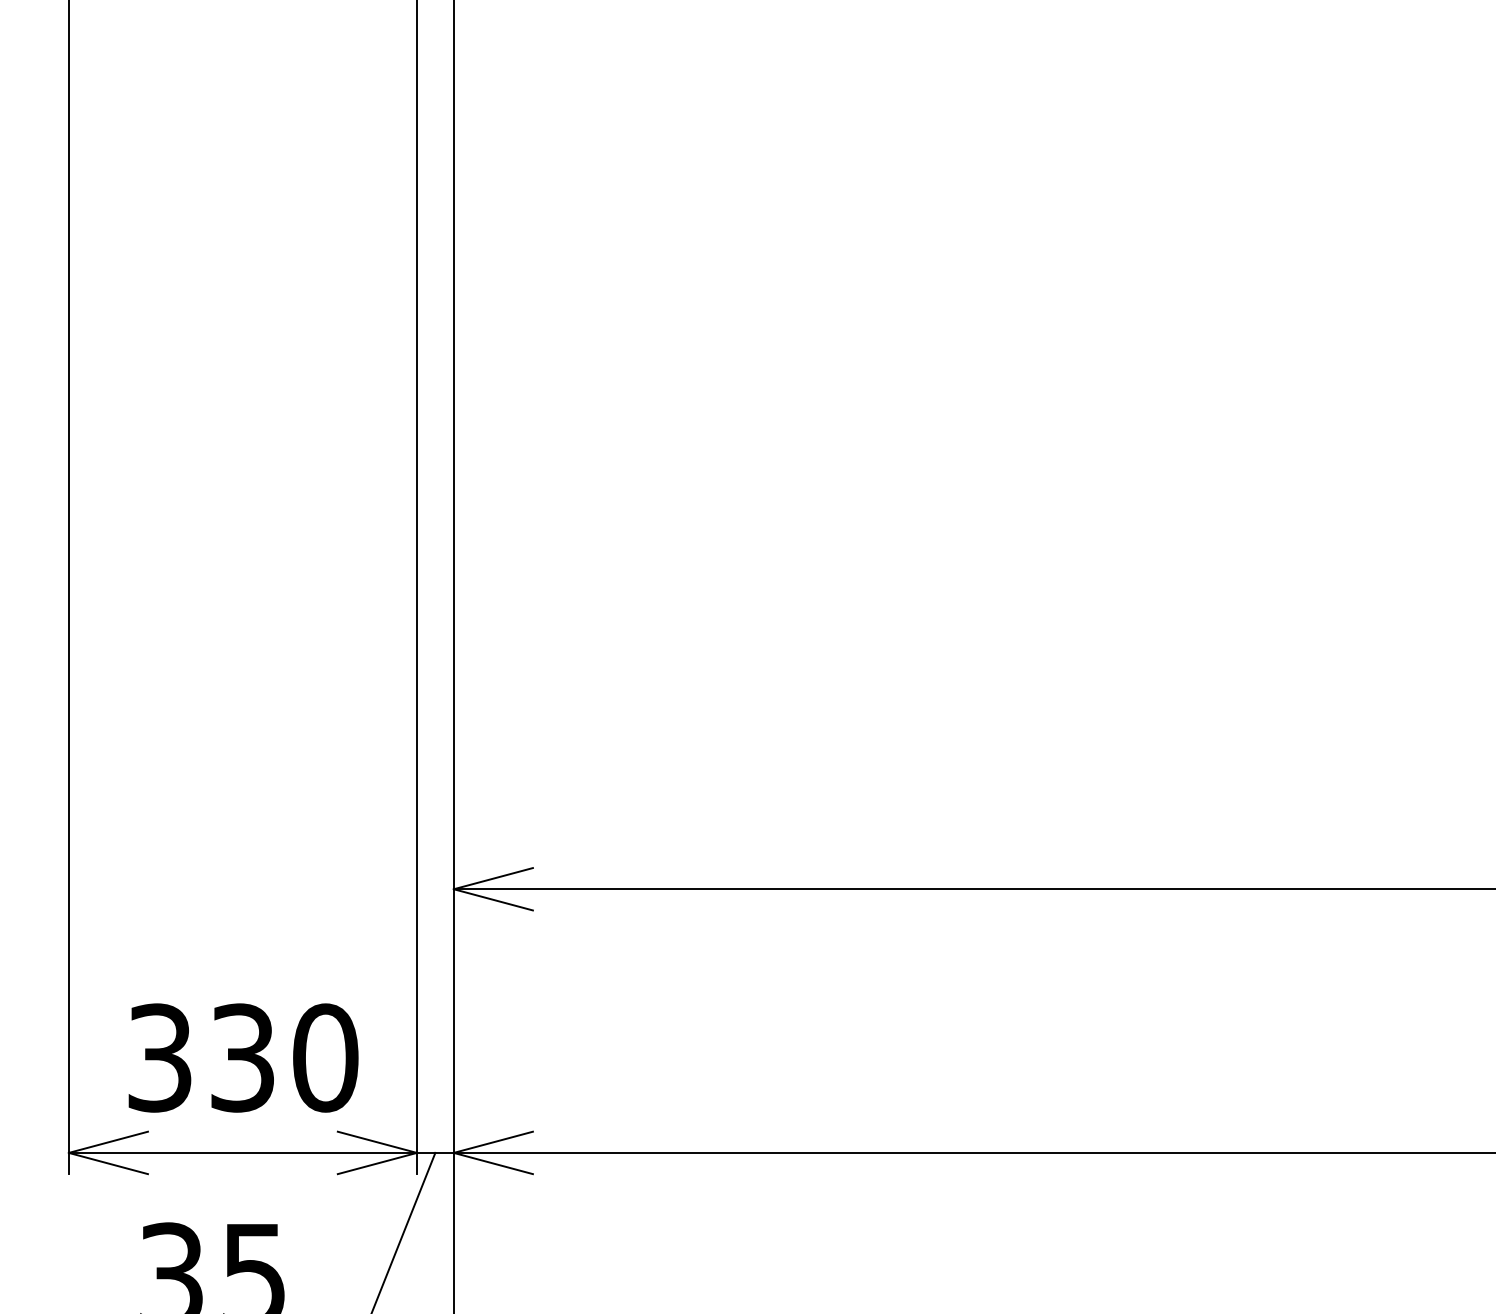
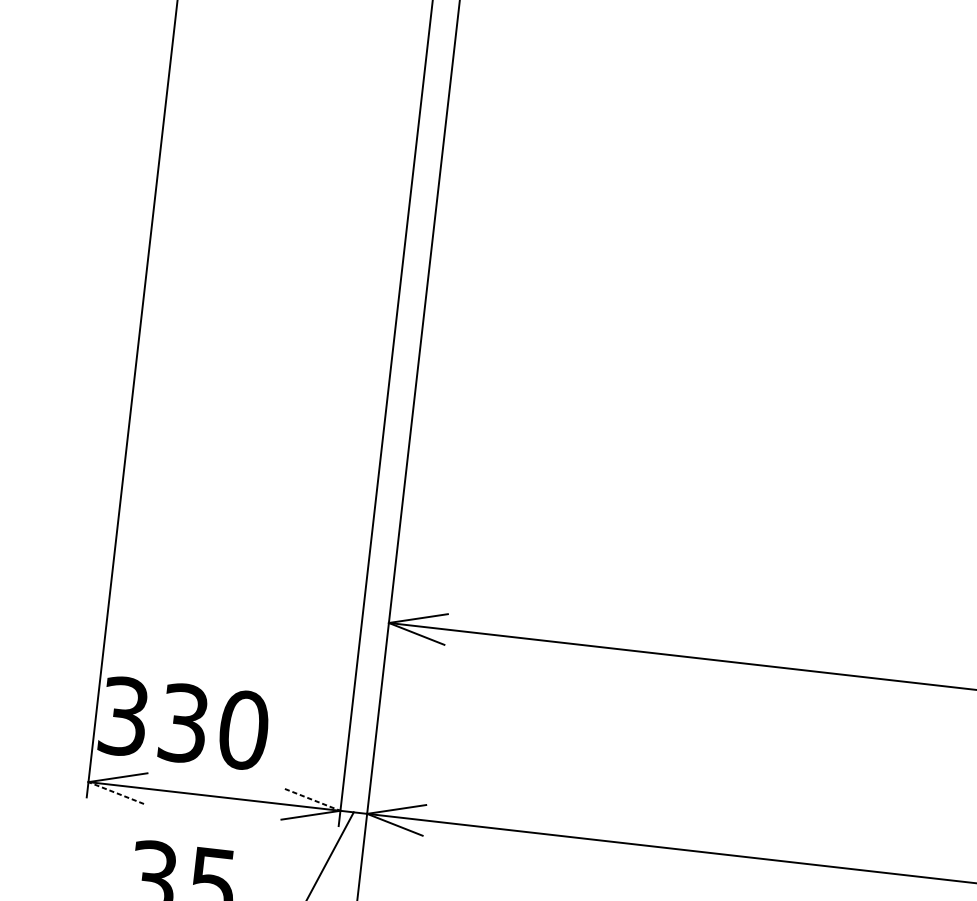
text: (243, 1057) -> (184, 723), moved
line: (377, 1142) -> (312, 800), solid -> dashed
line: (108, 1163) -> (116, 793), solid -> dashed

